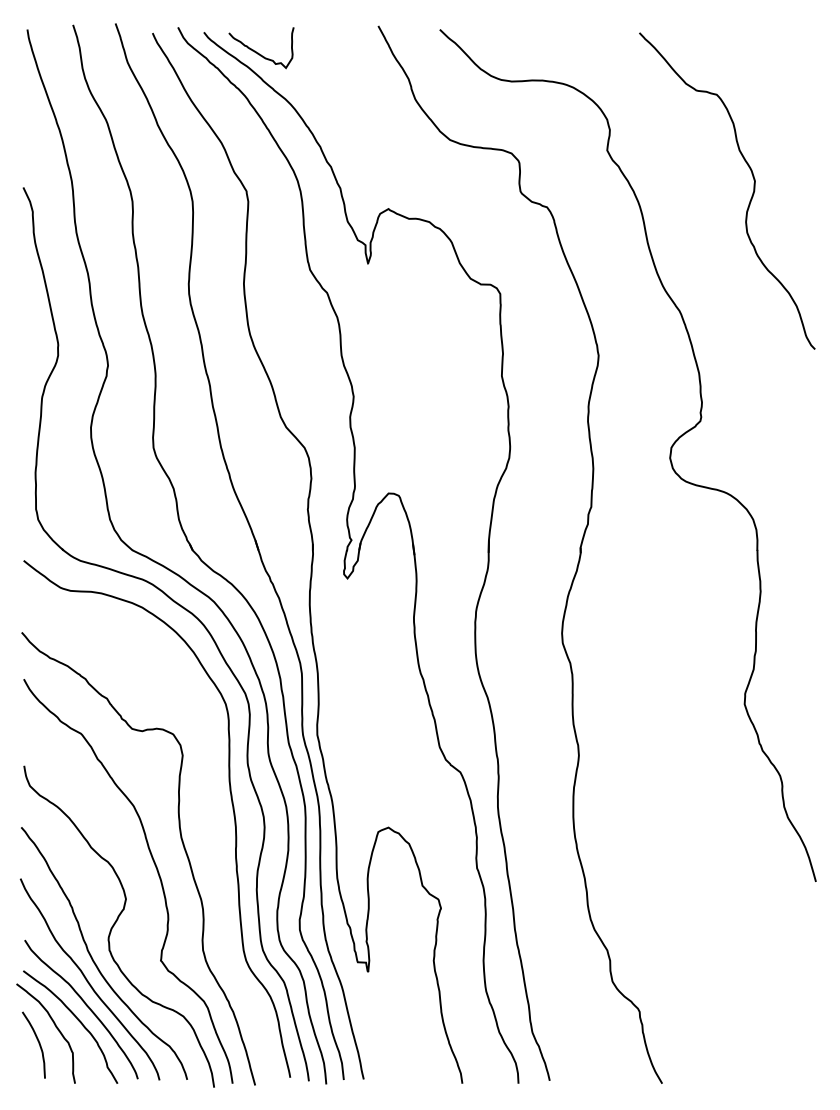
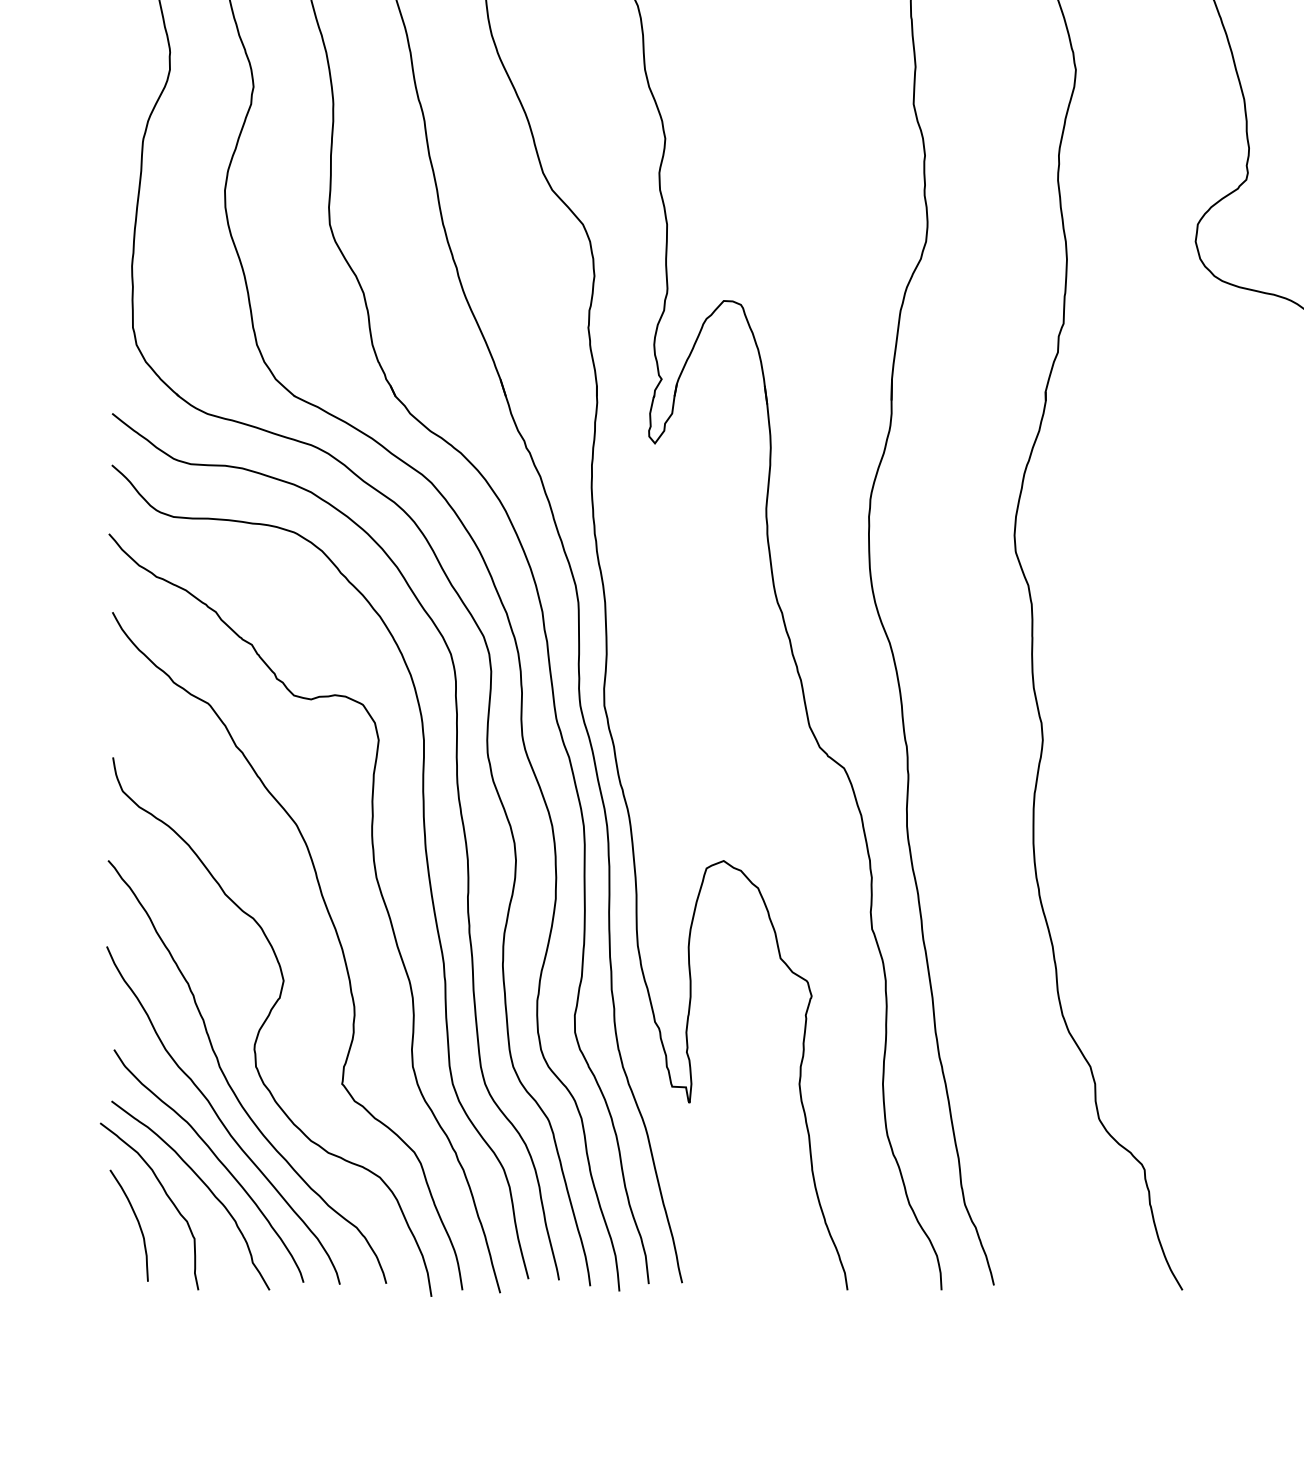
curve: (210, 828) -> (425, 862), added

